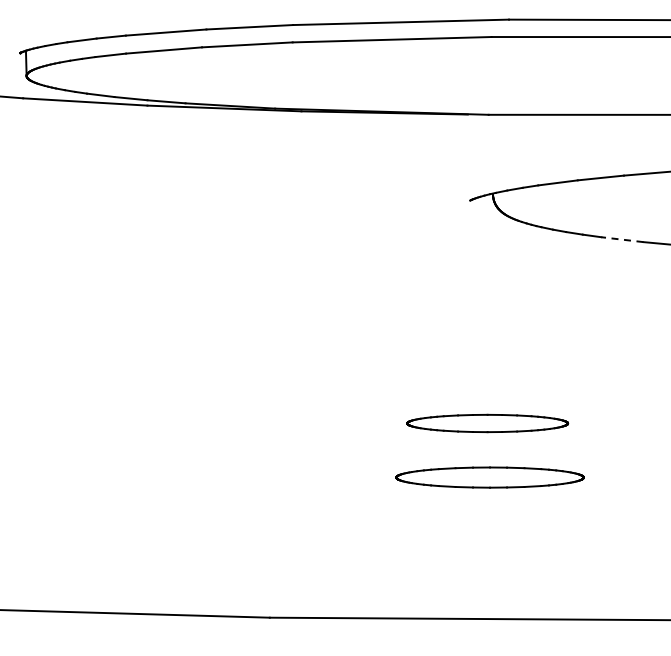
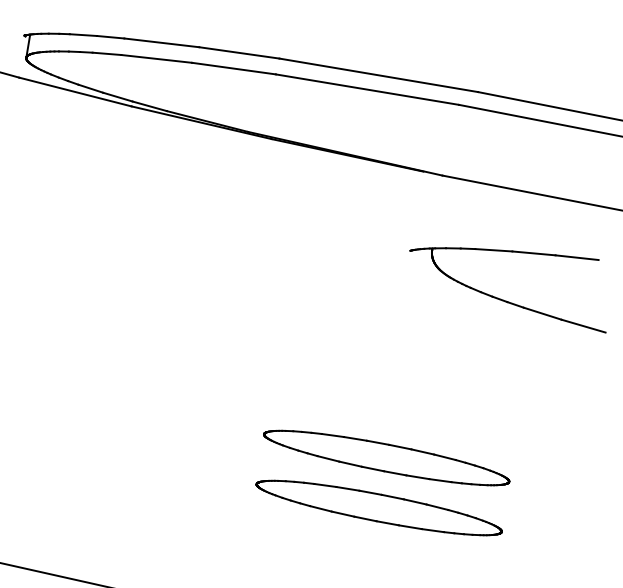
line: (621, 239) -> (541, 313), dashed -> solid
part: (487, 423) -> (386, 458), size x1.67
part: (489, 477) -> (378, 507), size x1.43

